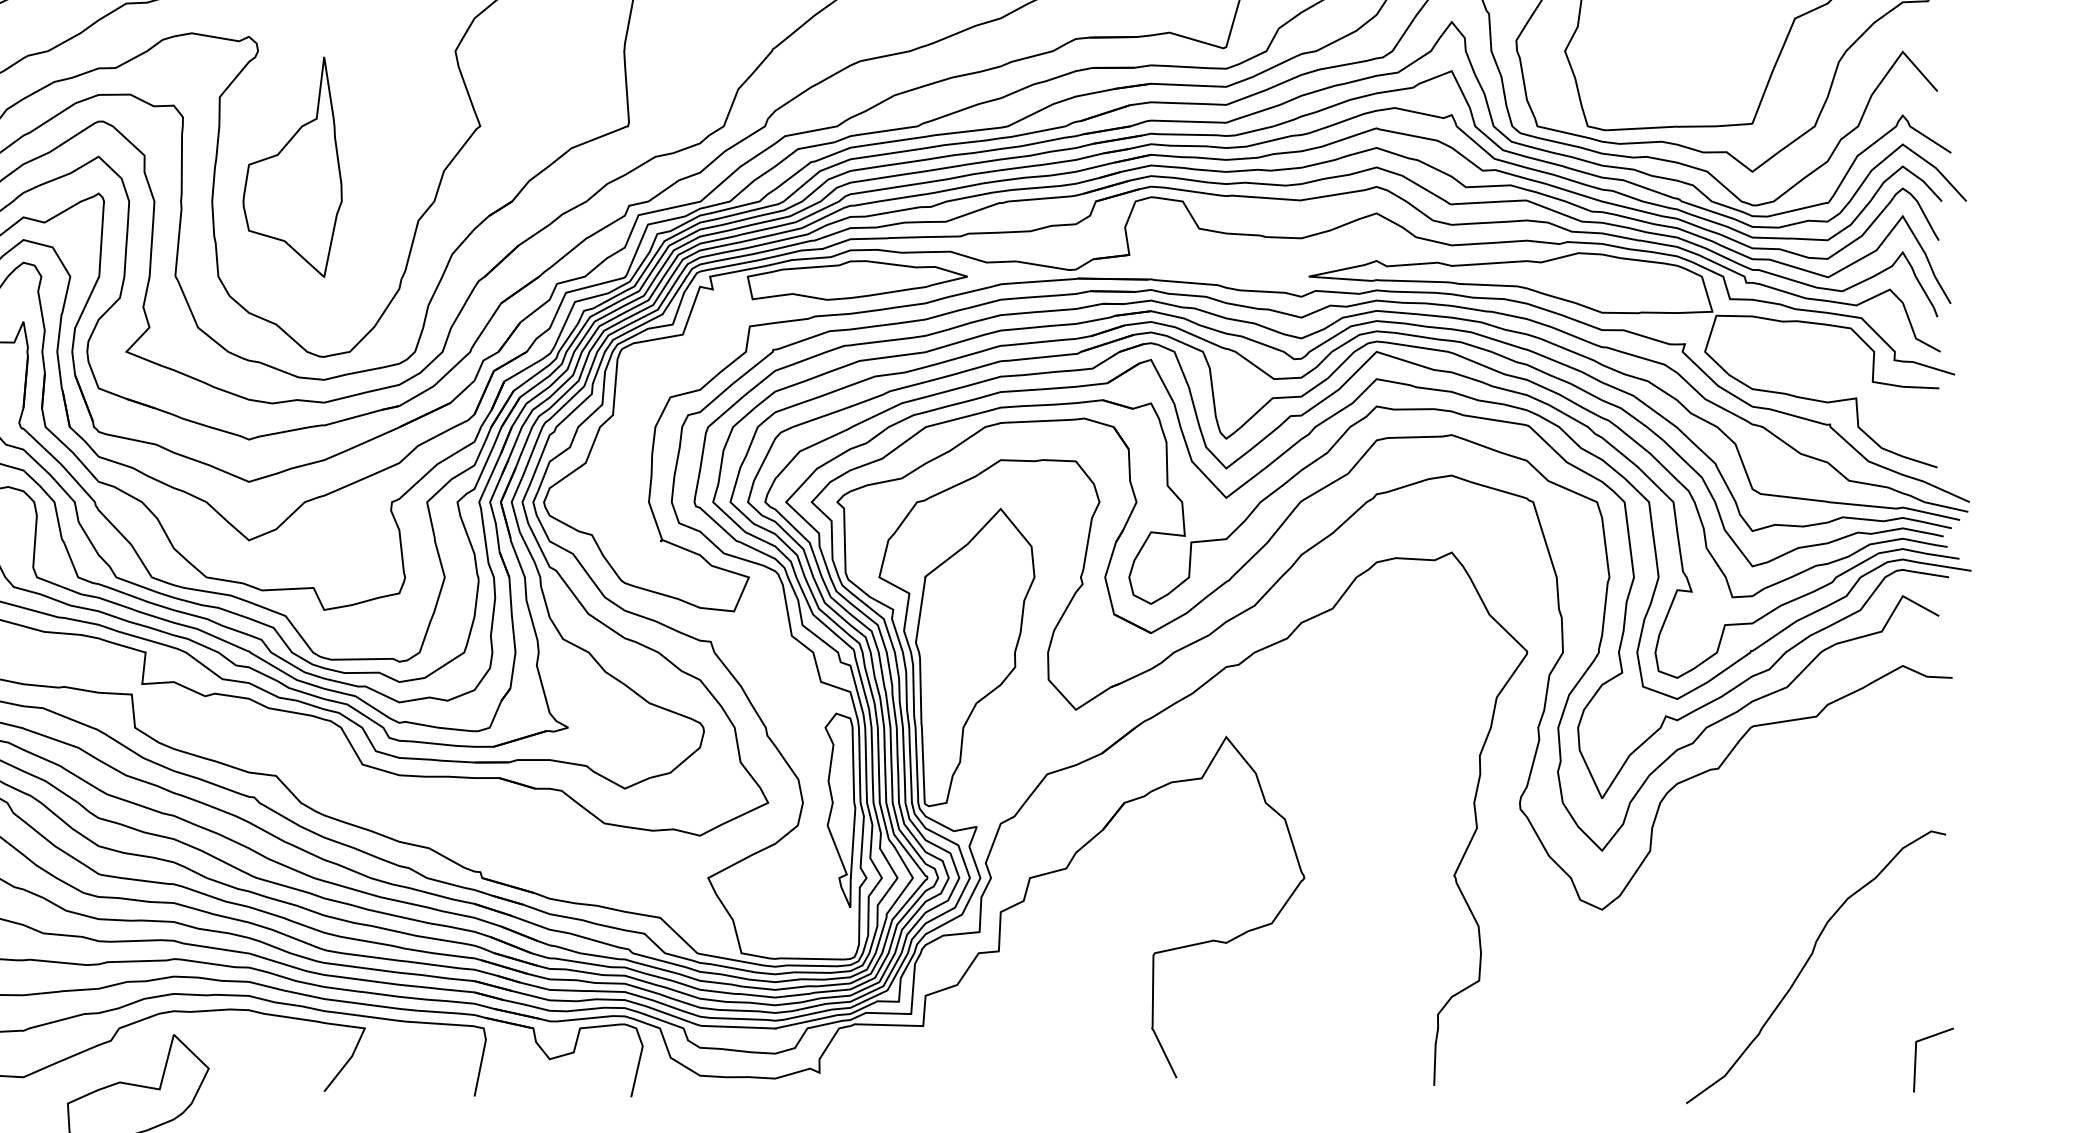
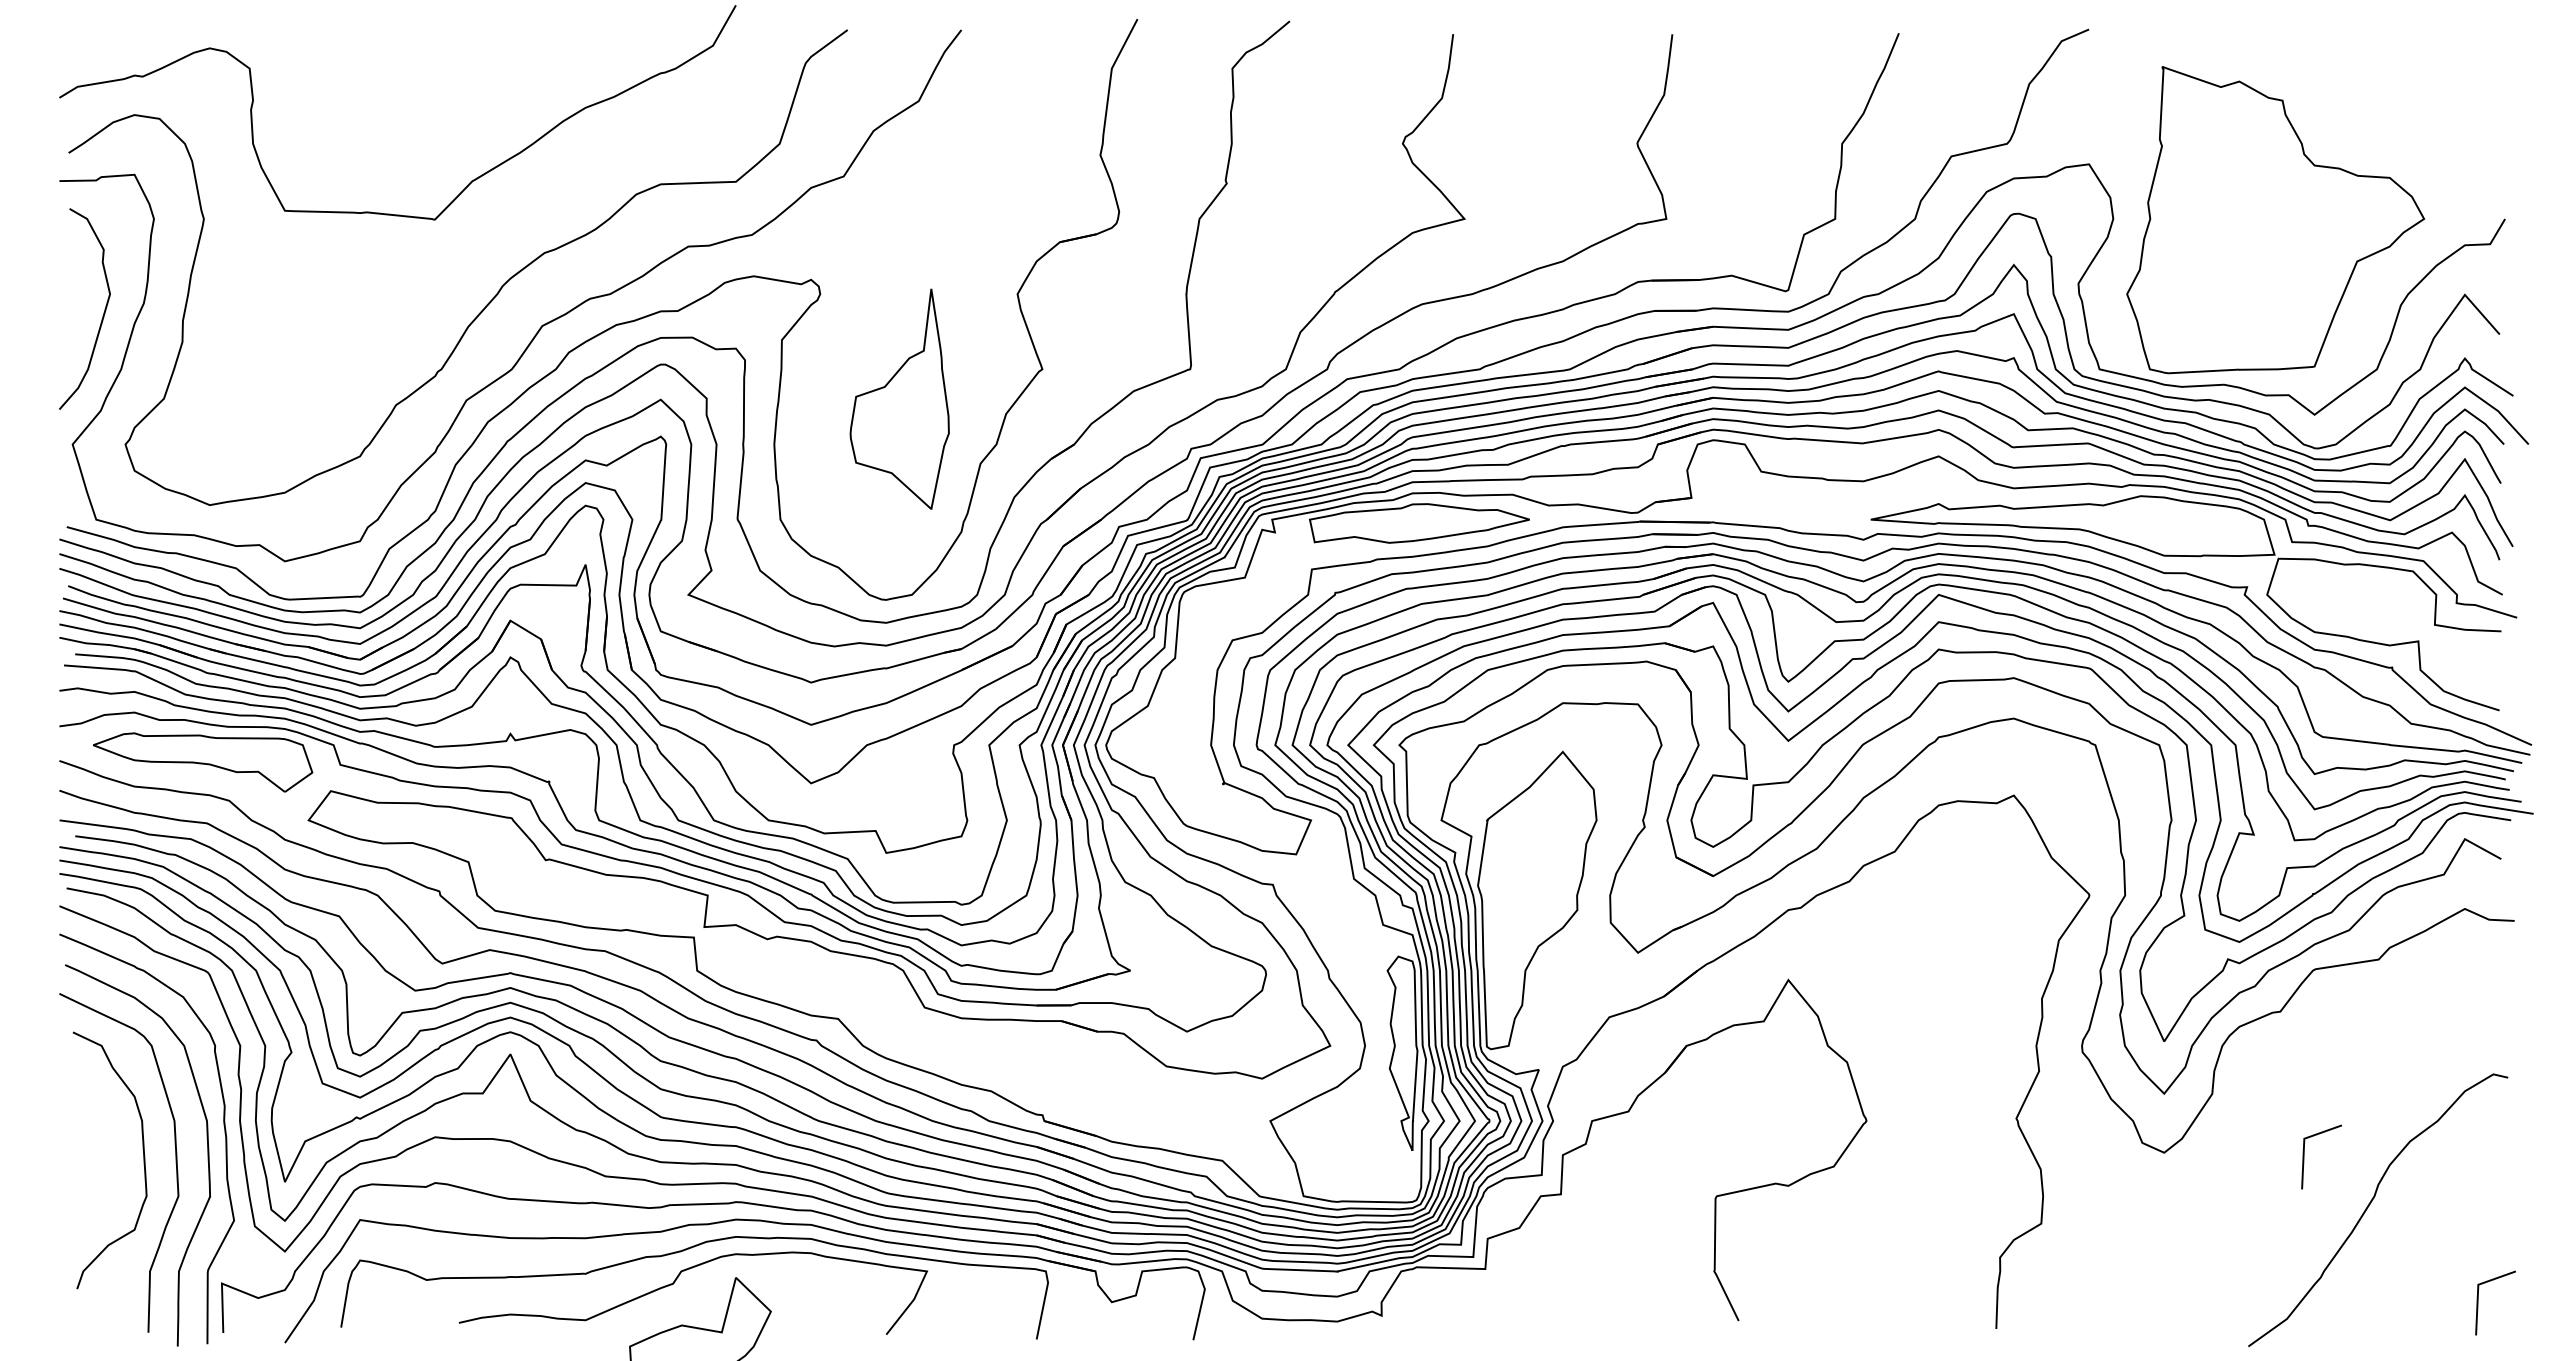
part: (292, 166) -> (899, 398), moved
line: (1742, 913) -> (2304, 1156), added

